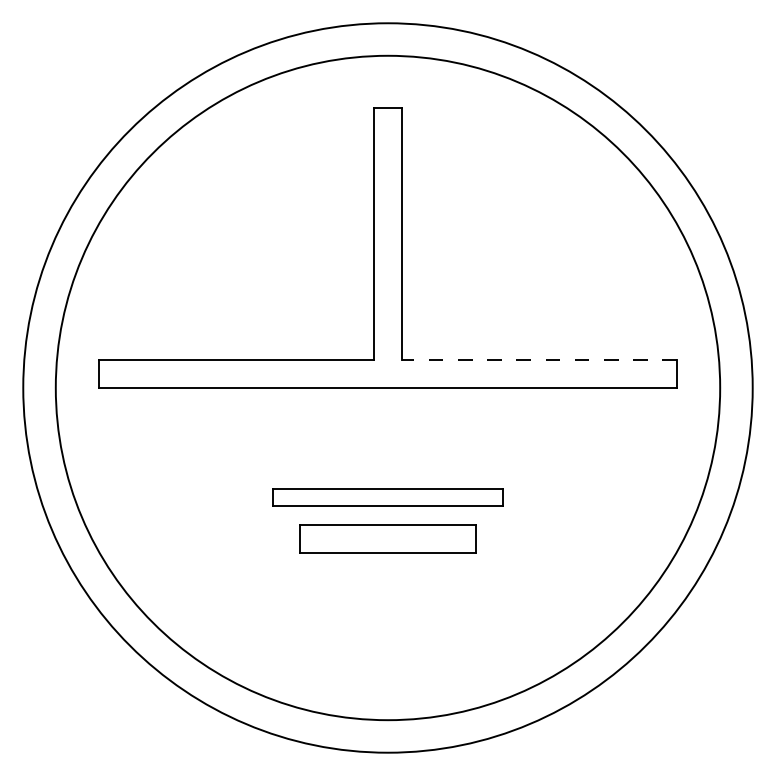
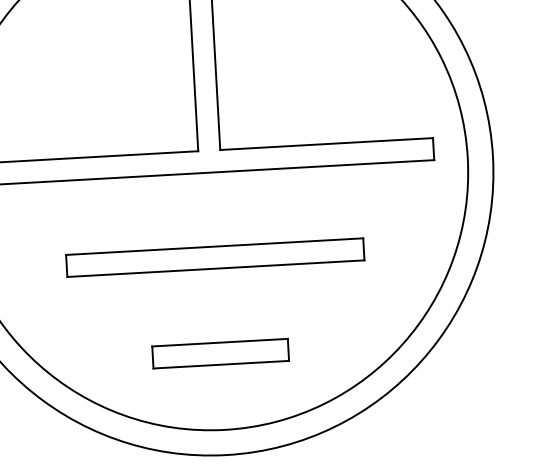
line: (539, 359) -> (326, 144), dashed -> solid
part: (387, 497) -> (214, 257), size x1.67
part: (387, 538) -> (220, 353), moved

